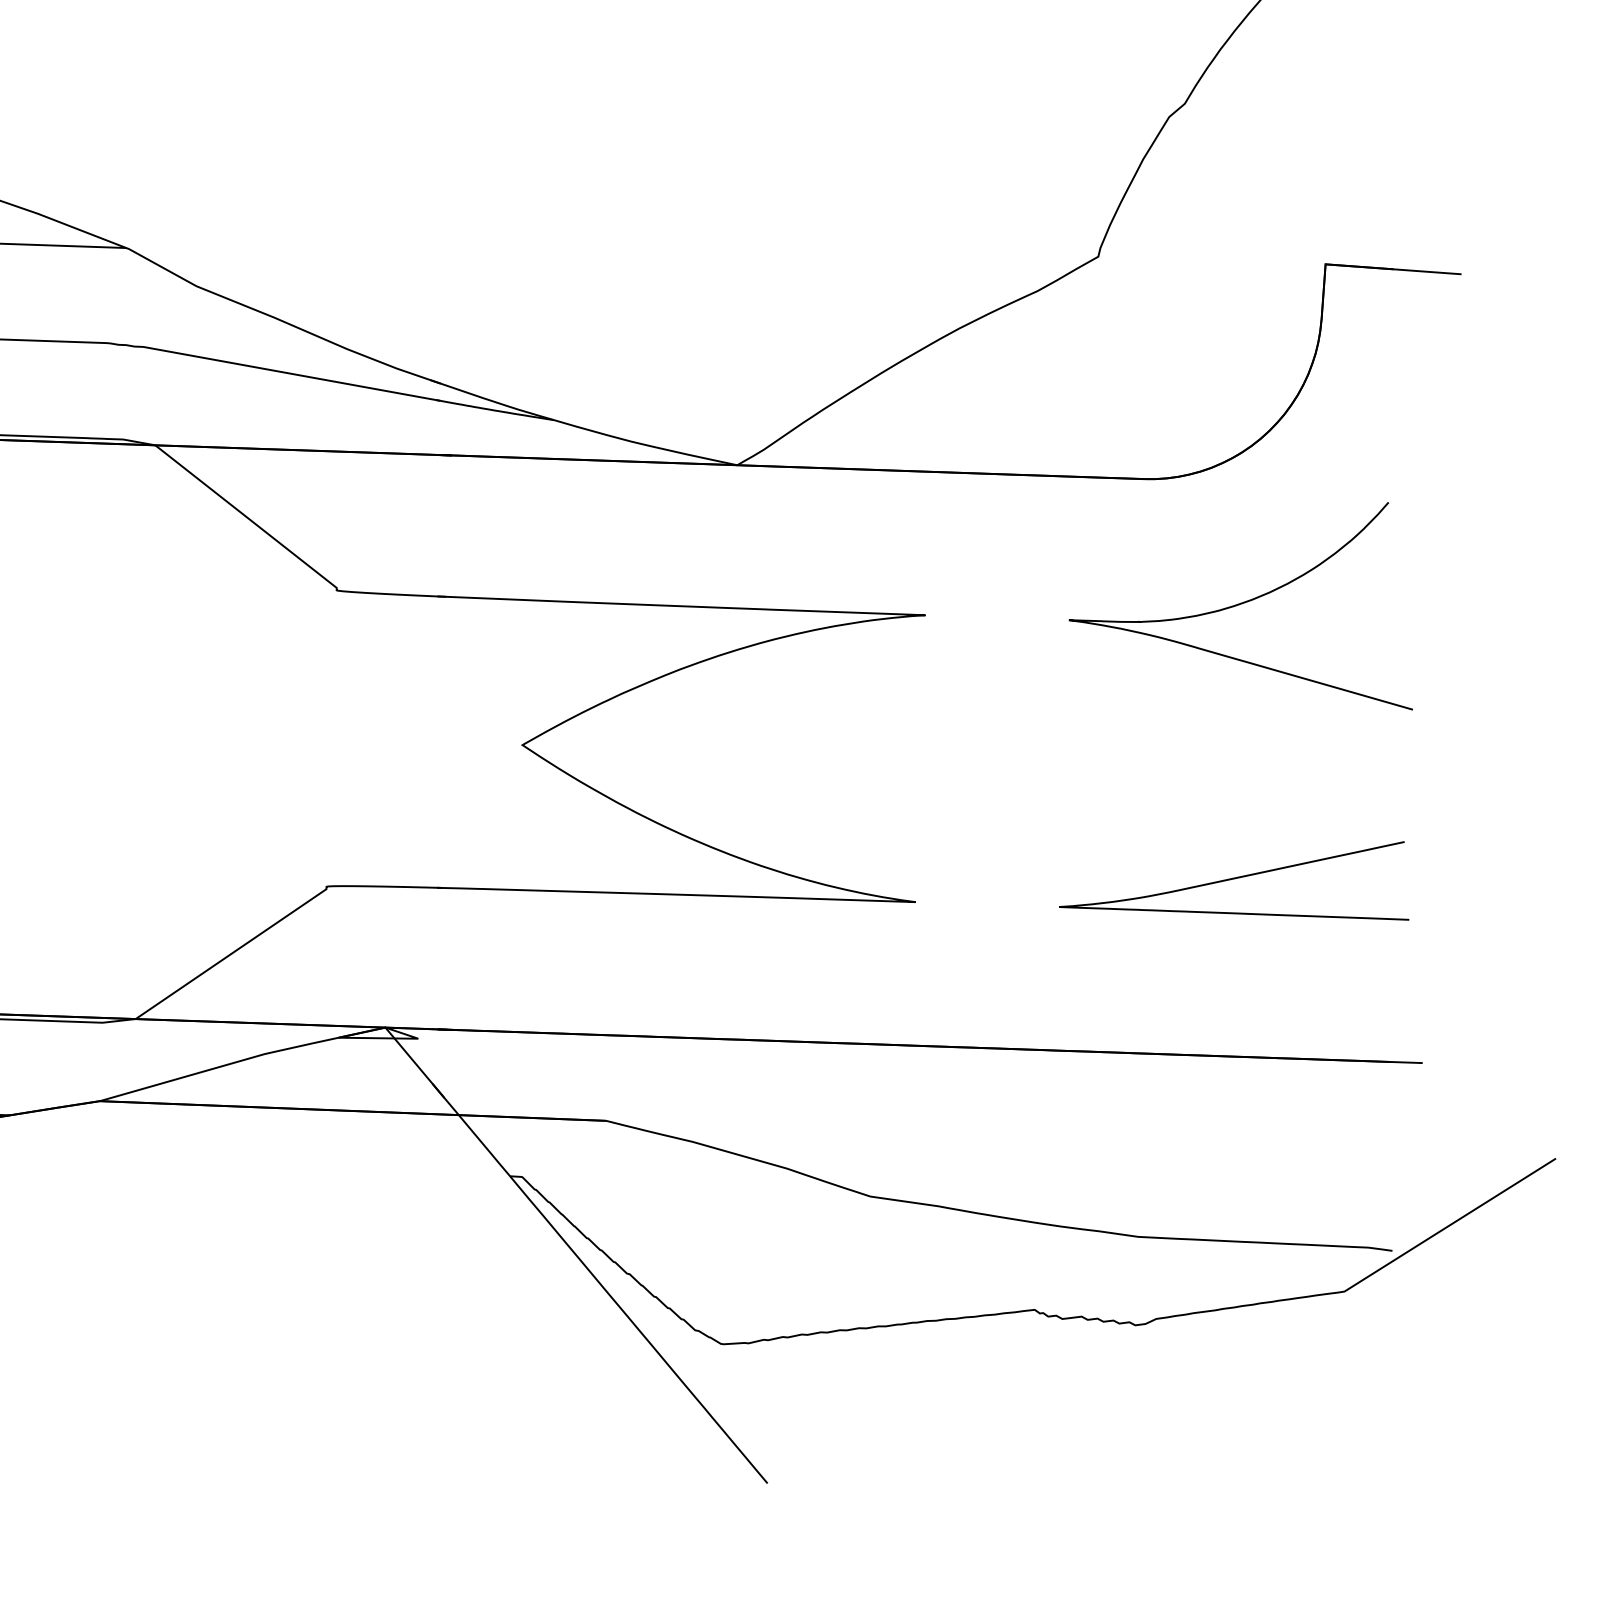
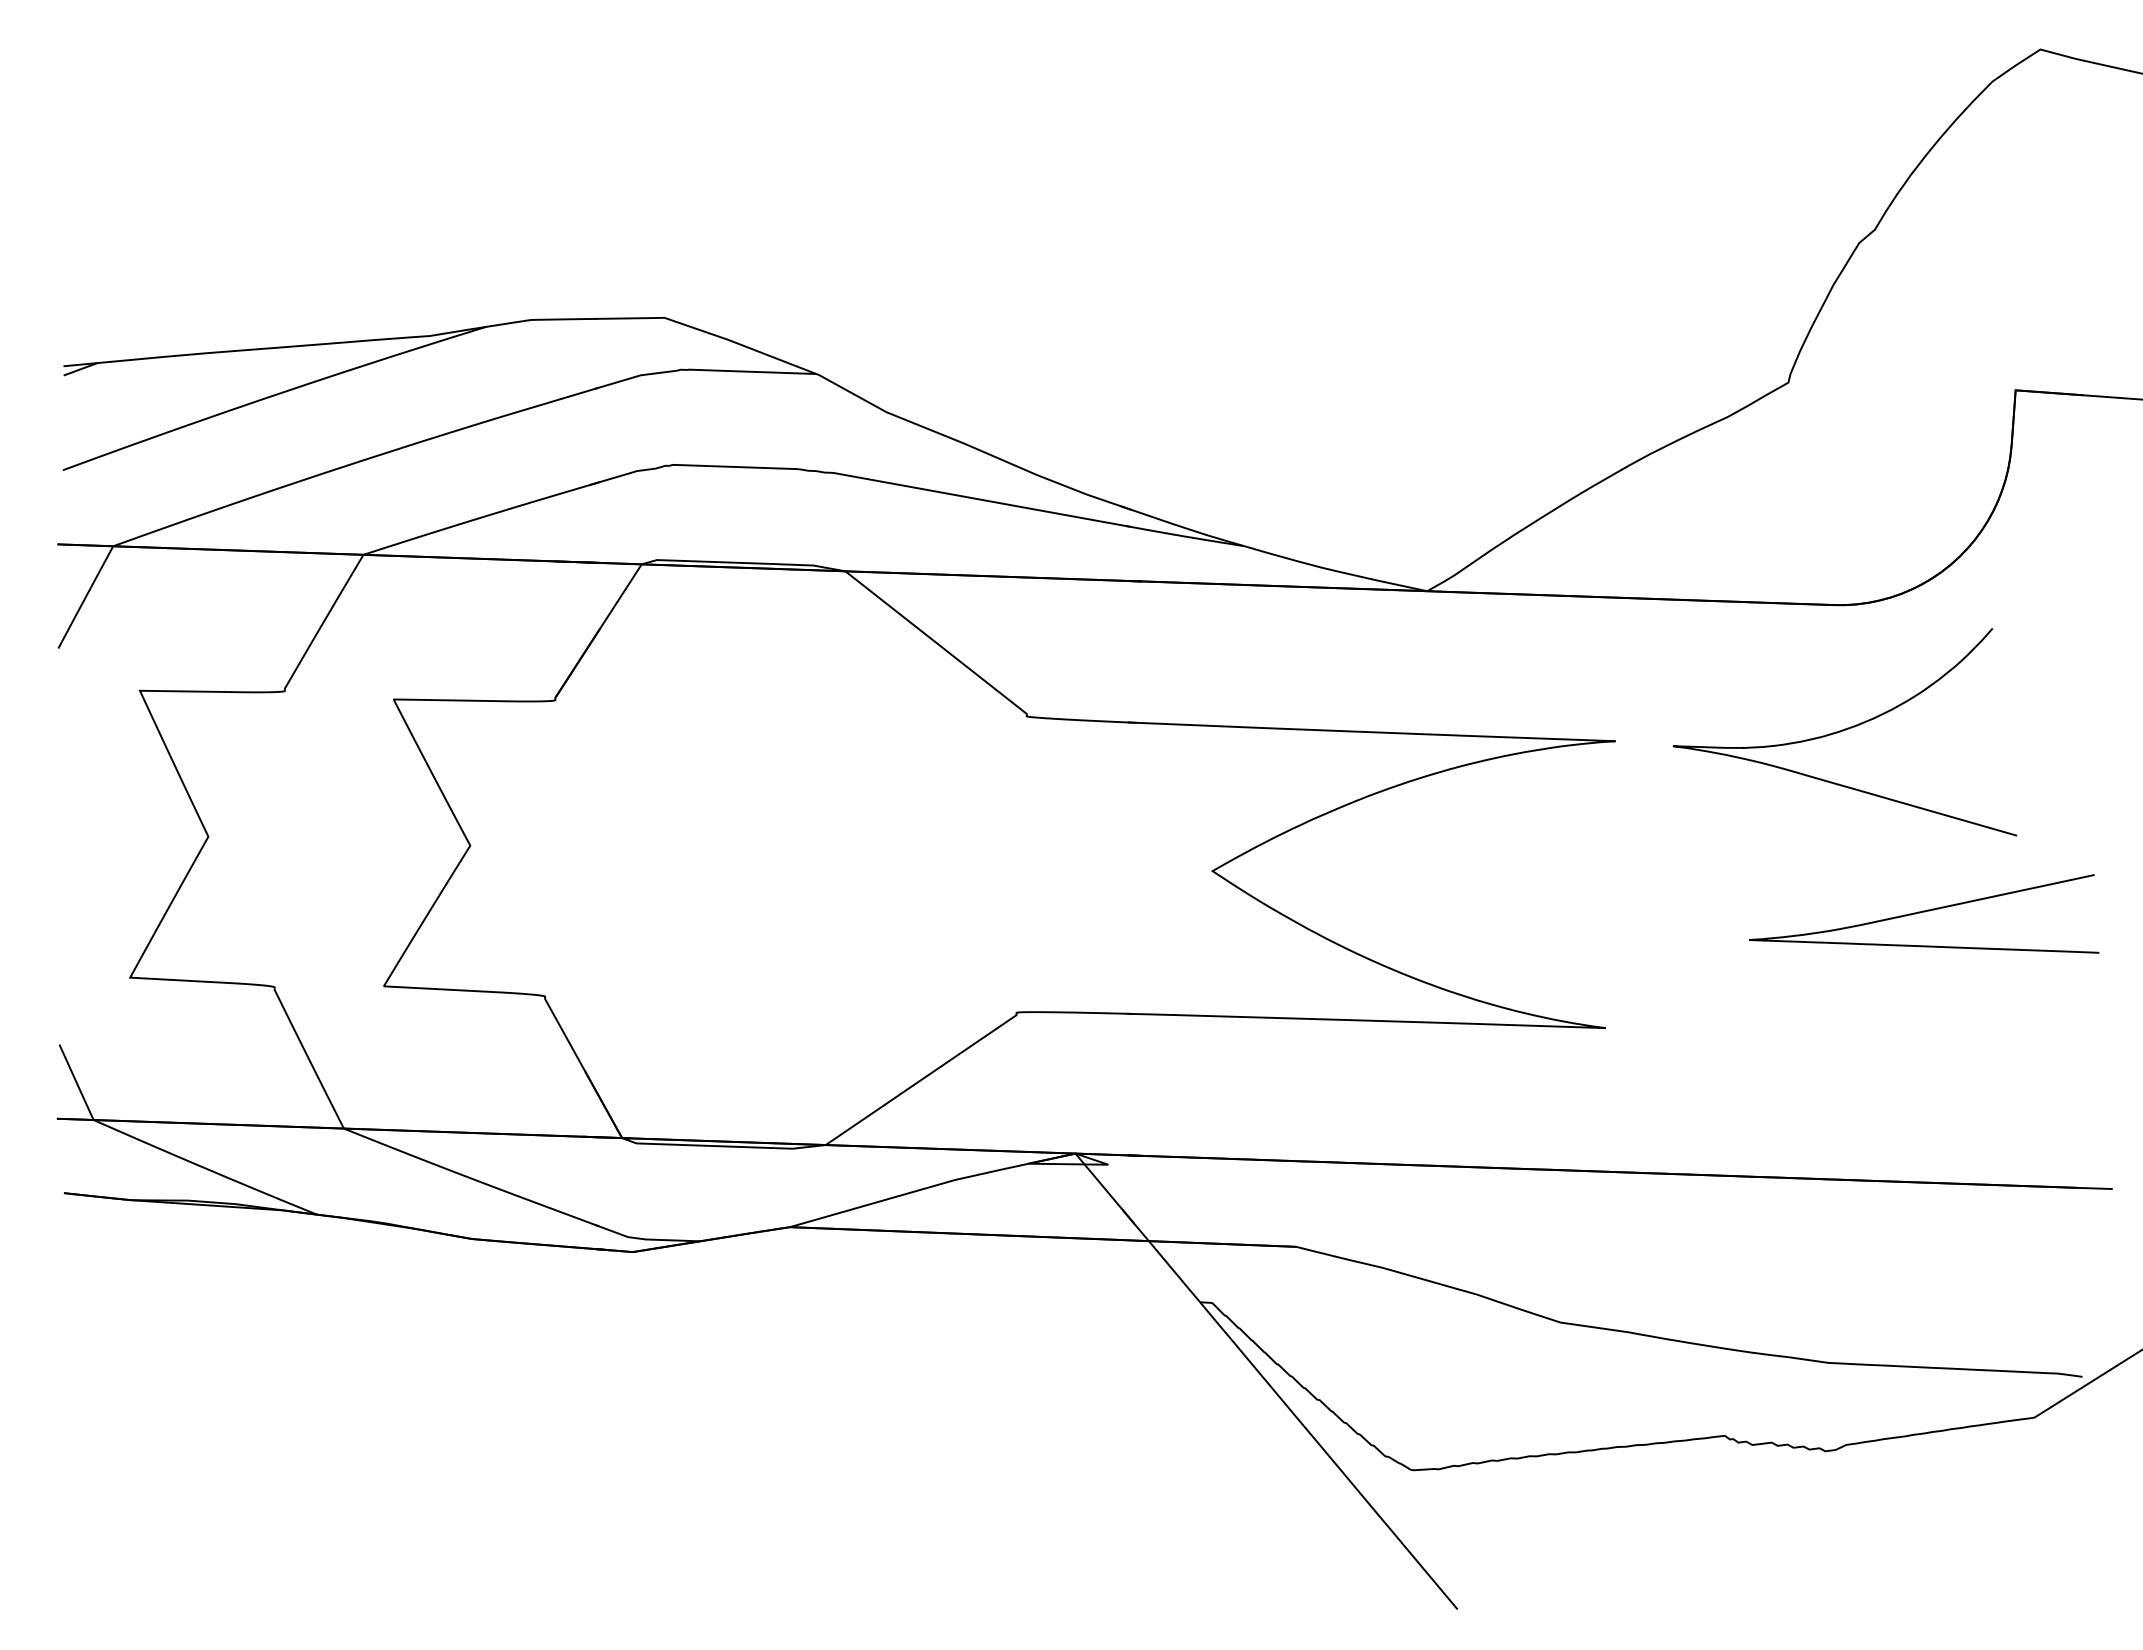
curve: (1239, 605) -> (1843, 731), moved
curve: (1234, 879) -> (1924, 912), moved

